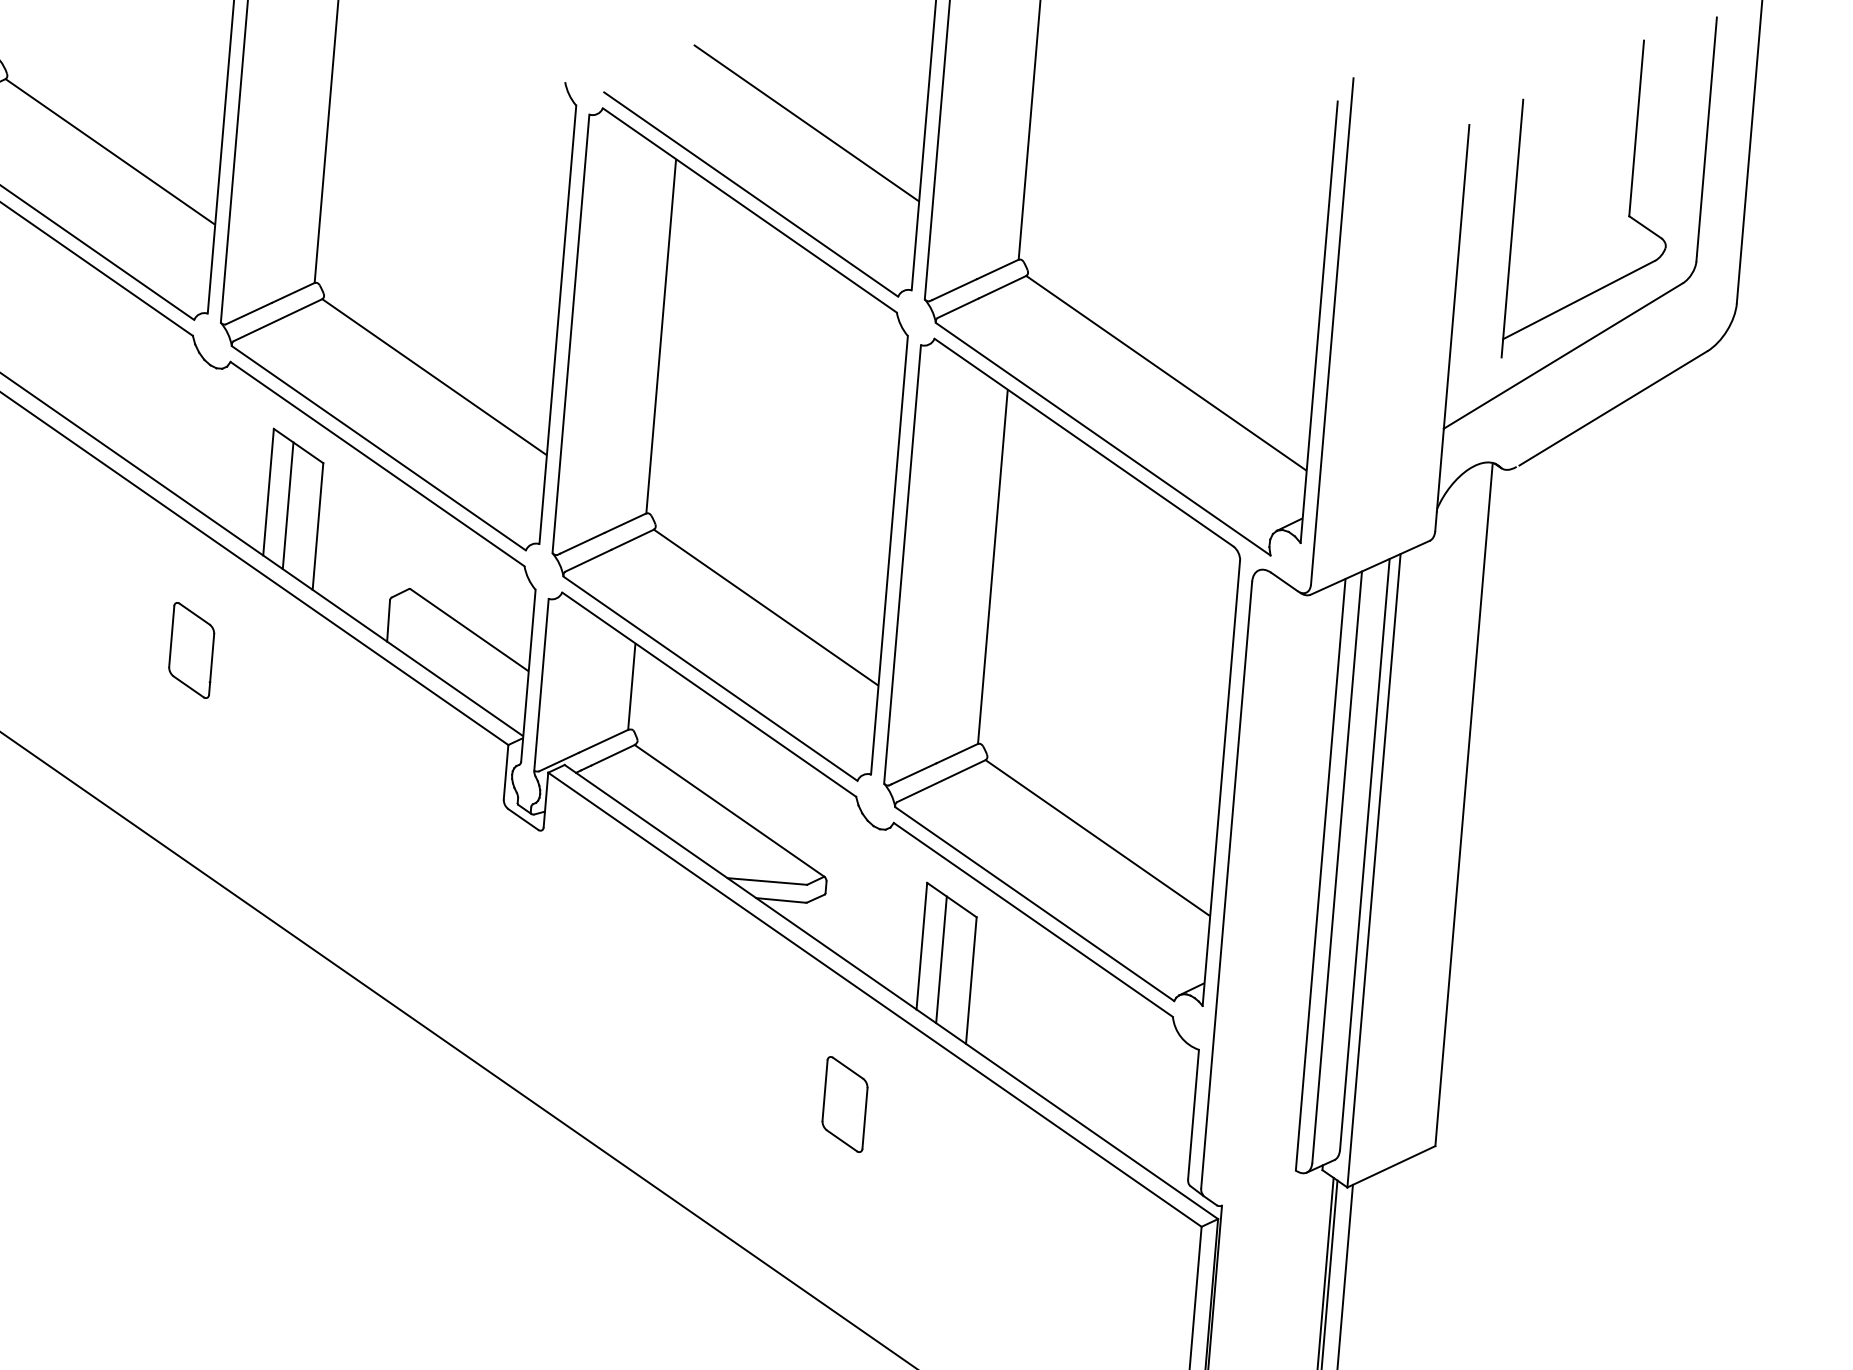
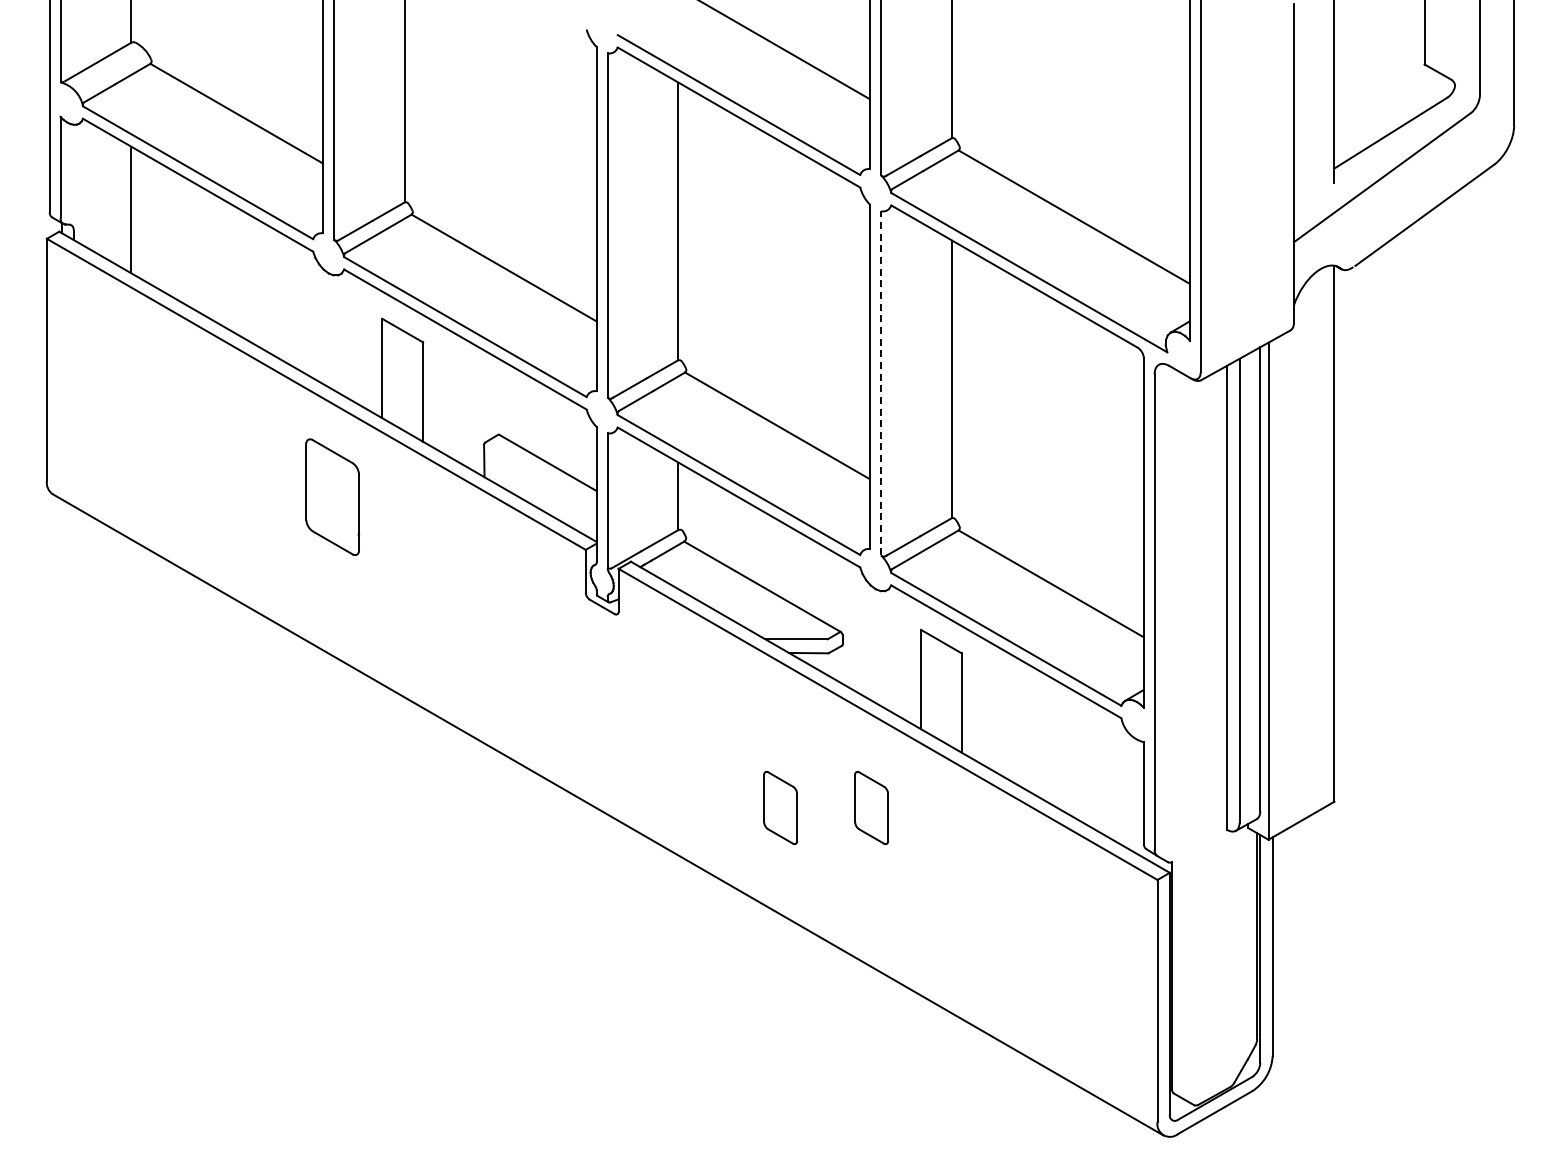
line: (288, 505) -> (398, 377), removed
line: (903, 563) -> (881, 382), solid -> dashed
part: (191, 649) -> (332, 496), size x1.6
line: (941, 959) -> (937, 688), removed
part: (728, 1094) -> (780, 807), added

